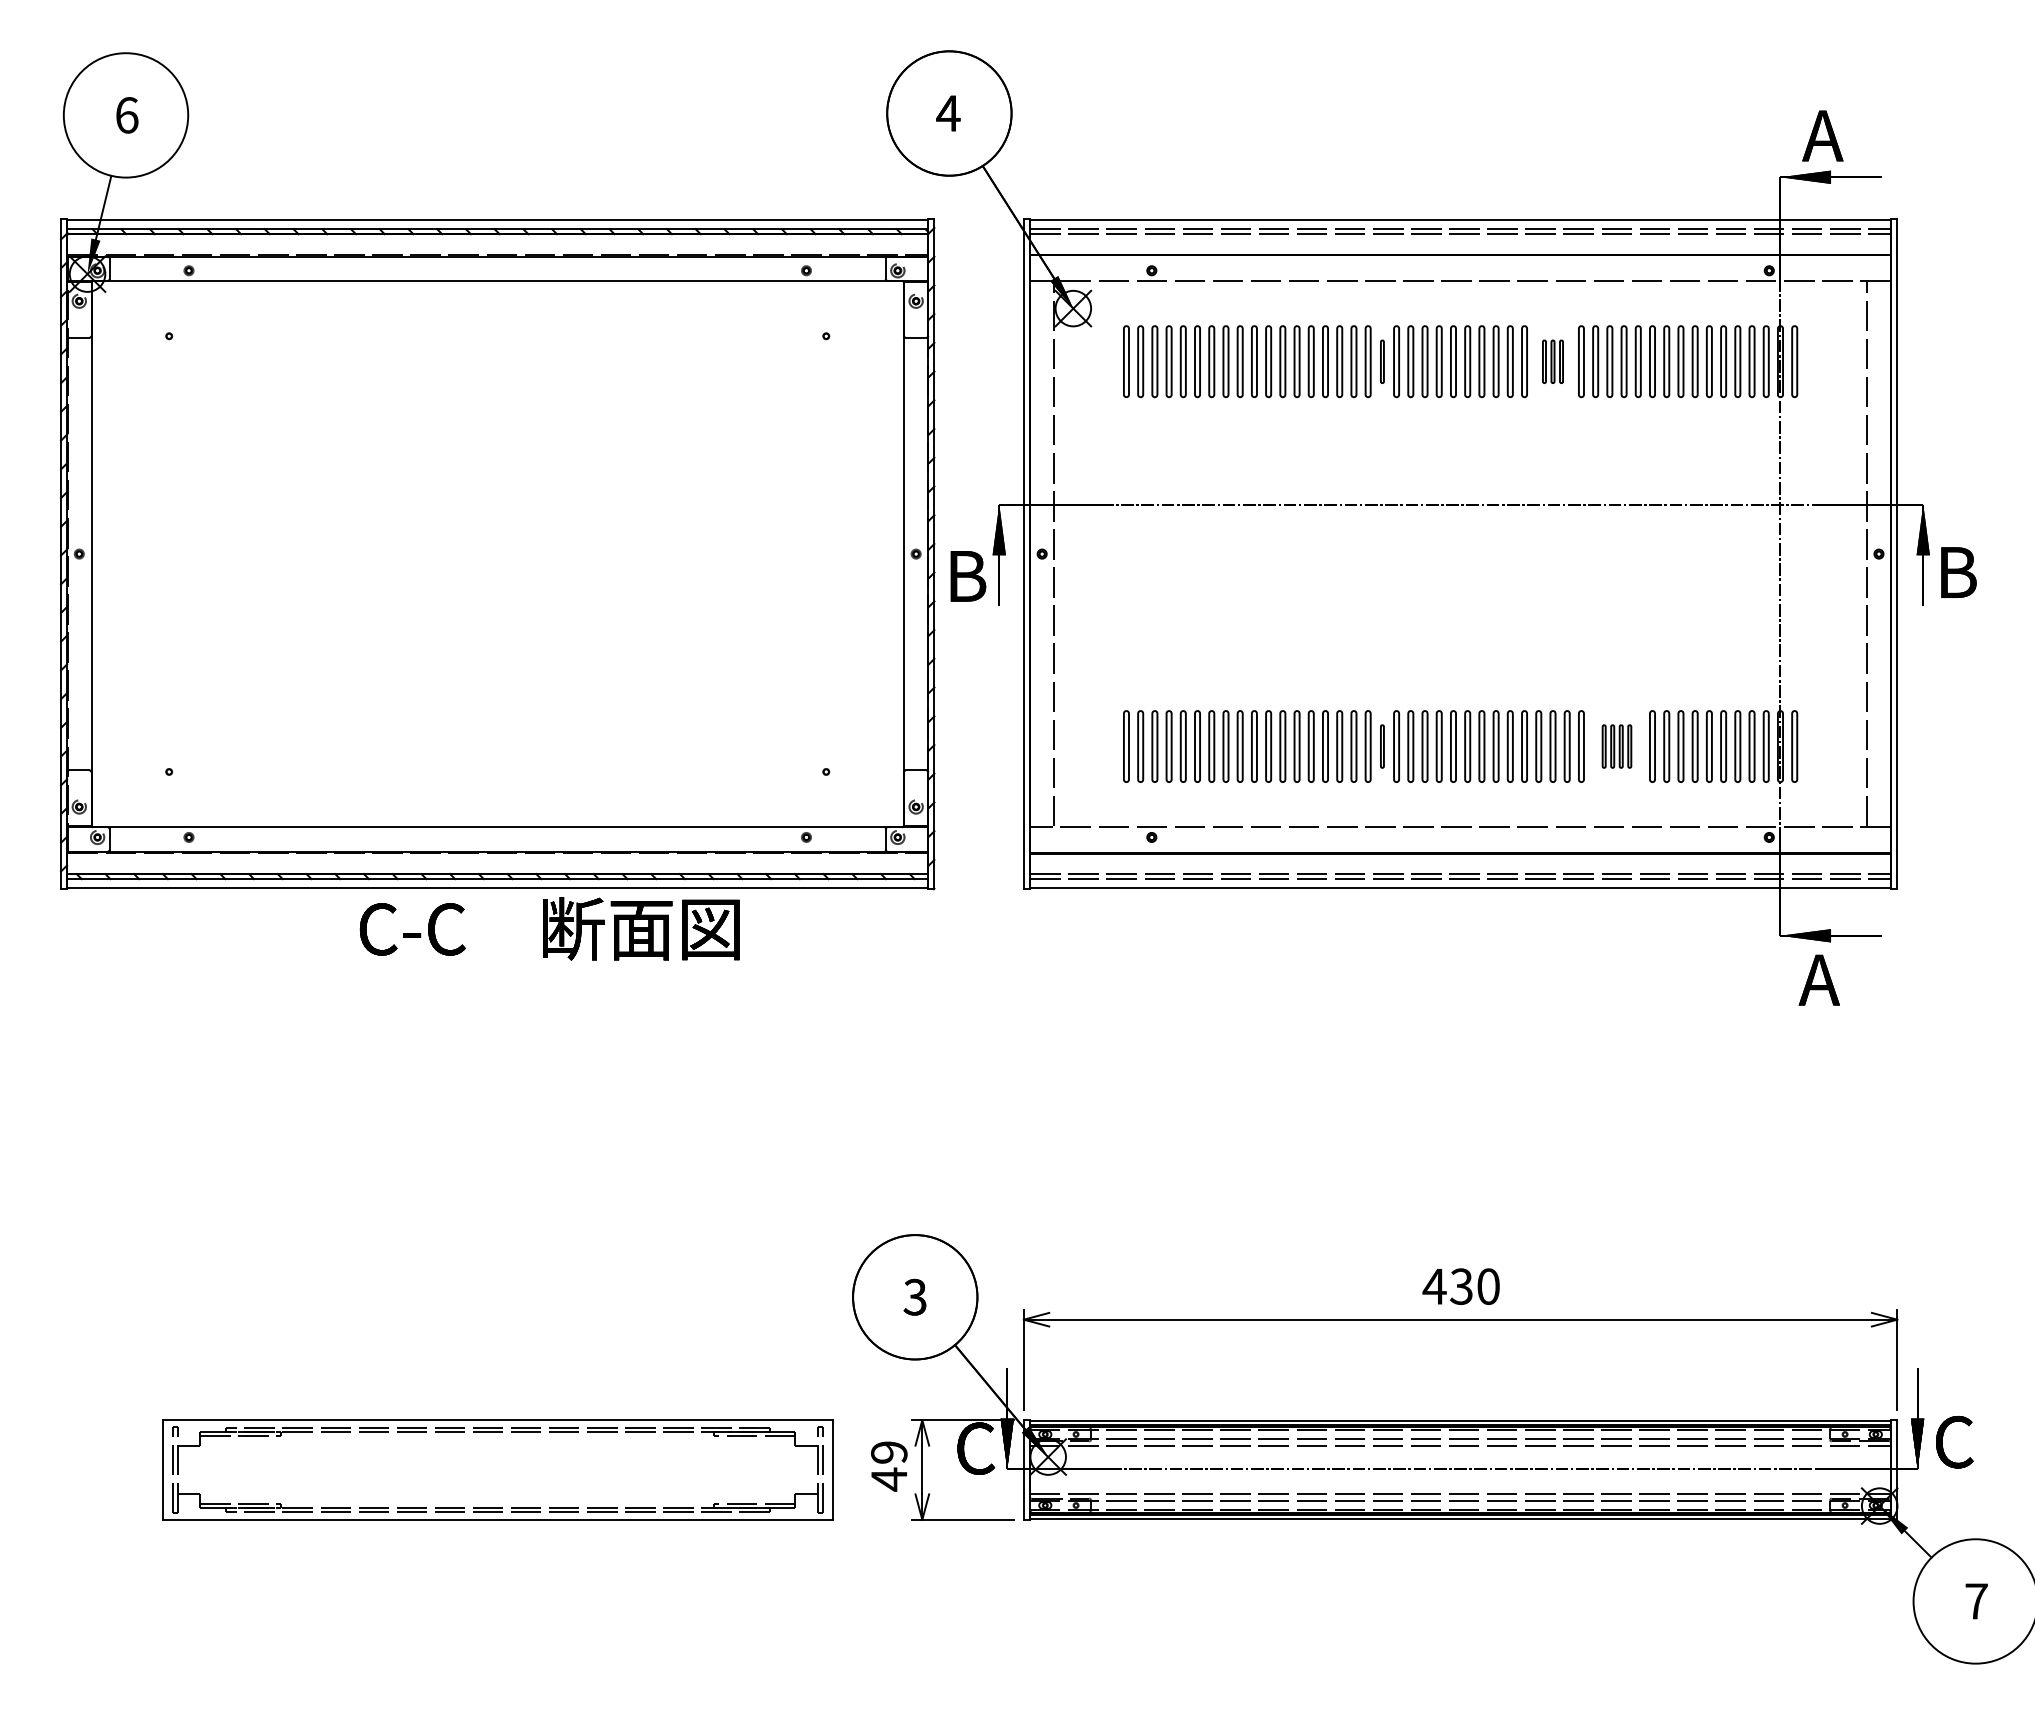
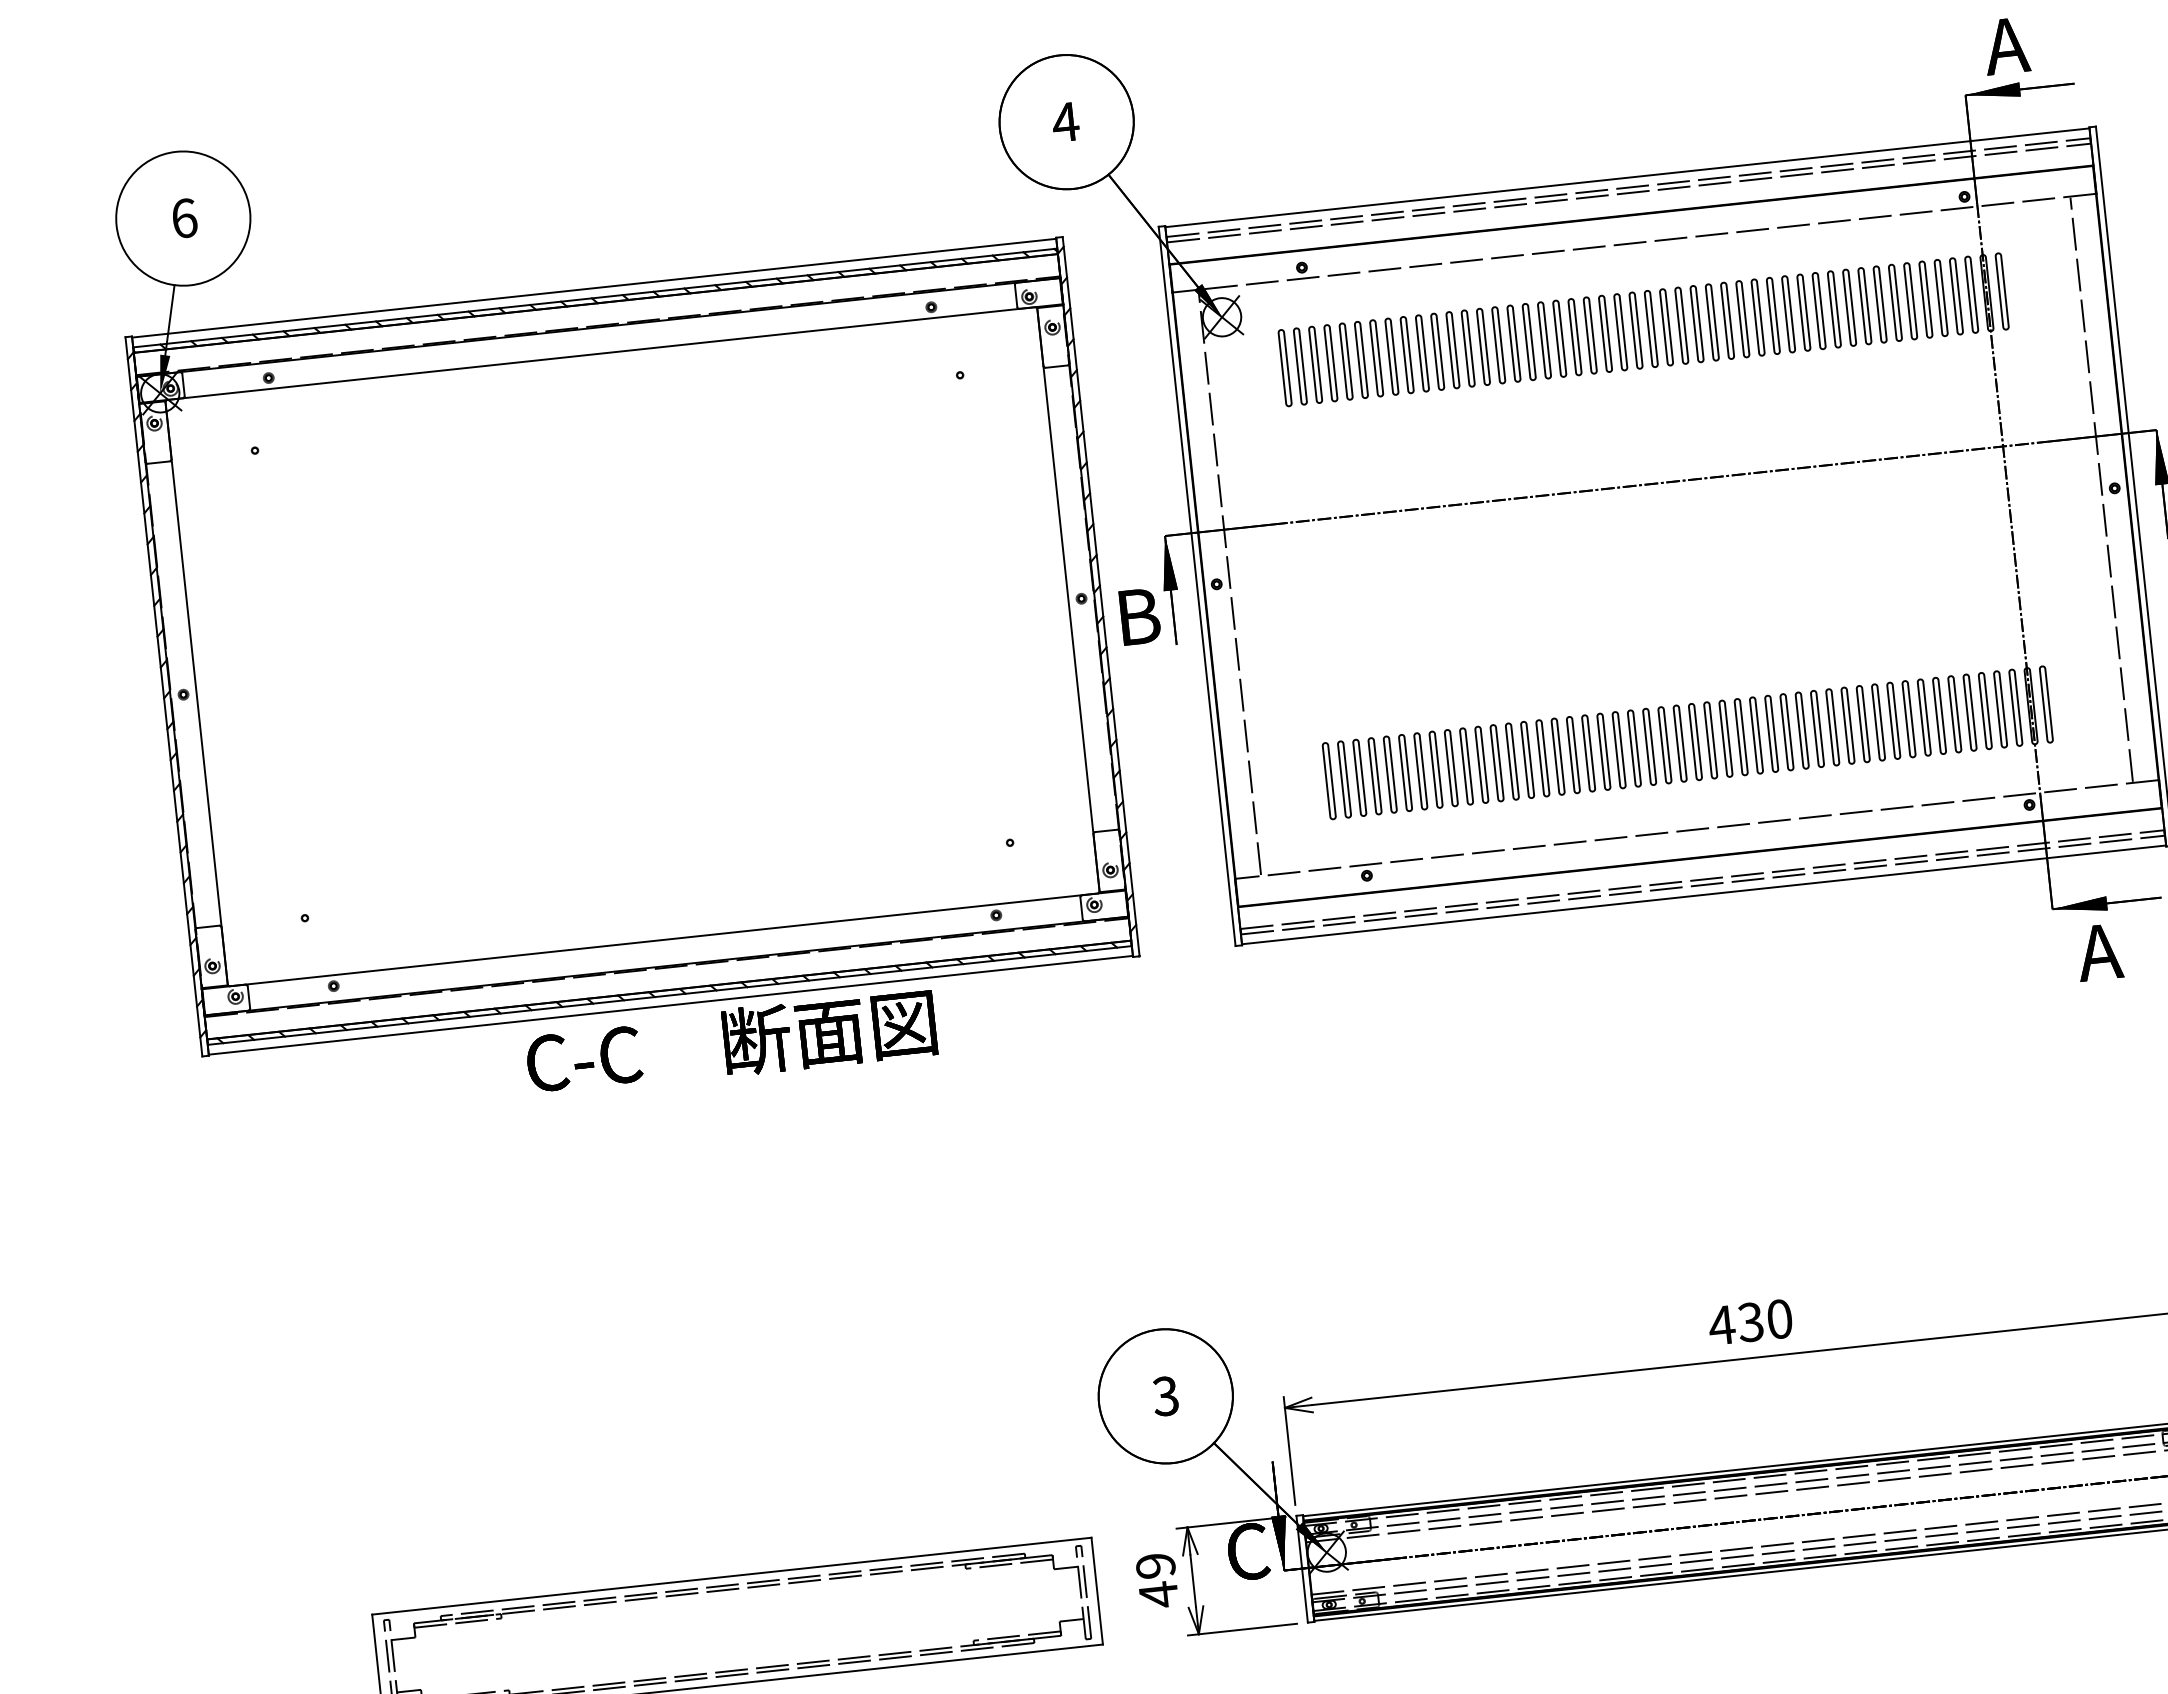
part: (1382, 361) -> (1559, 338), size x1.67
part: (1552, 361) -> (1742, 319), size x1.67
part: (1382, 746) -> (1604, 751), size x1.67
part: (1616, 746) -> (1855, 724), size x1.67

